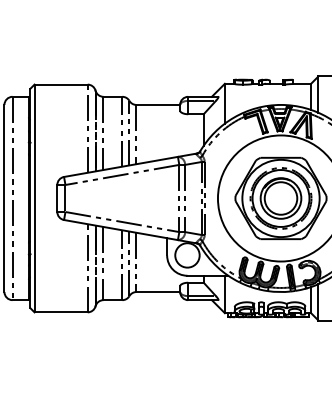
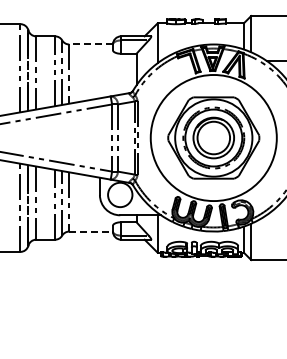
line: (158, 104) -> (91, 44), solid -> dashed
line: (158, 292) -> (91, 232), solid -> dashed

